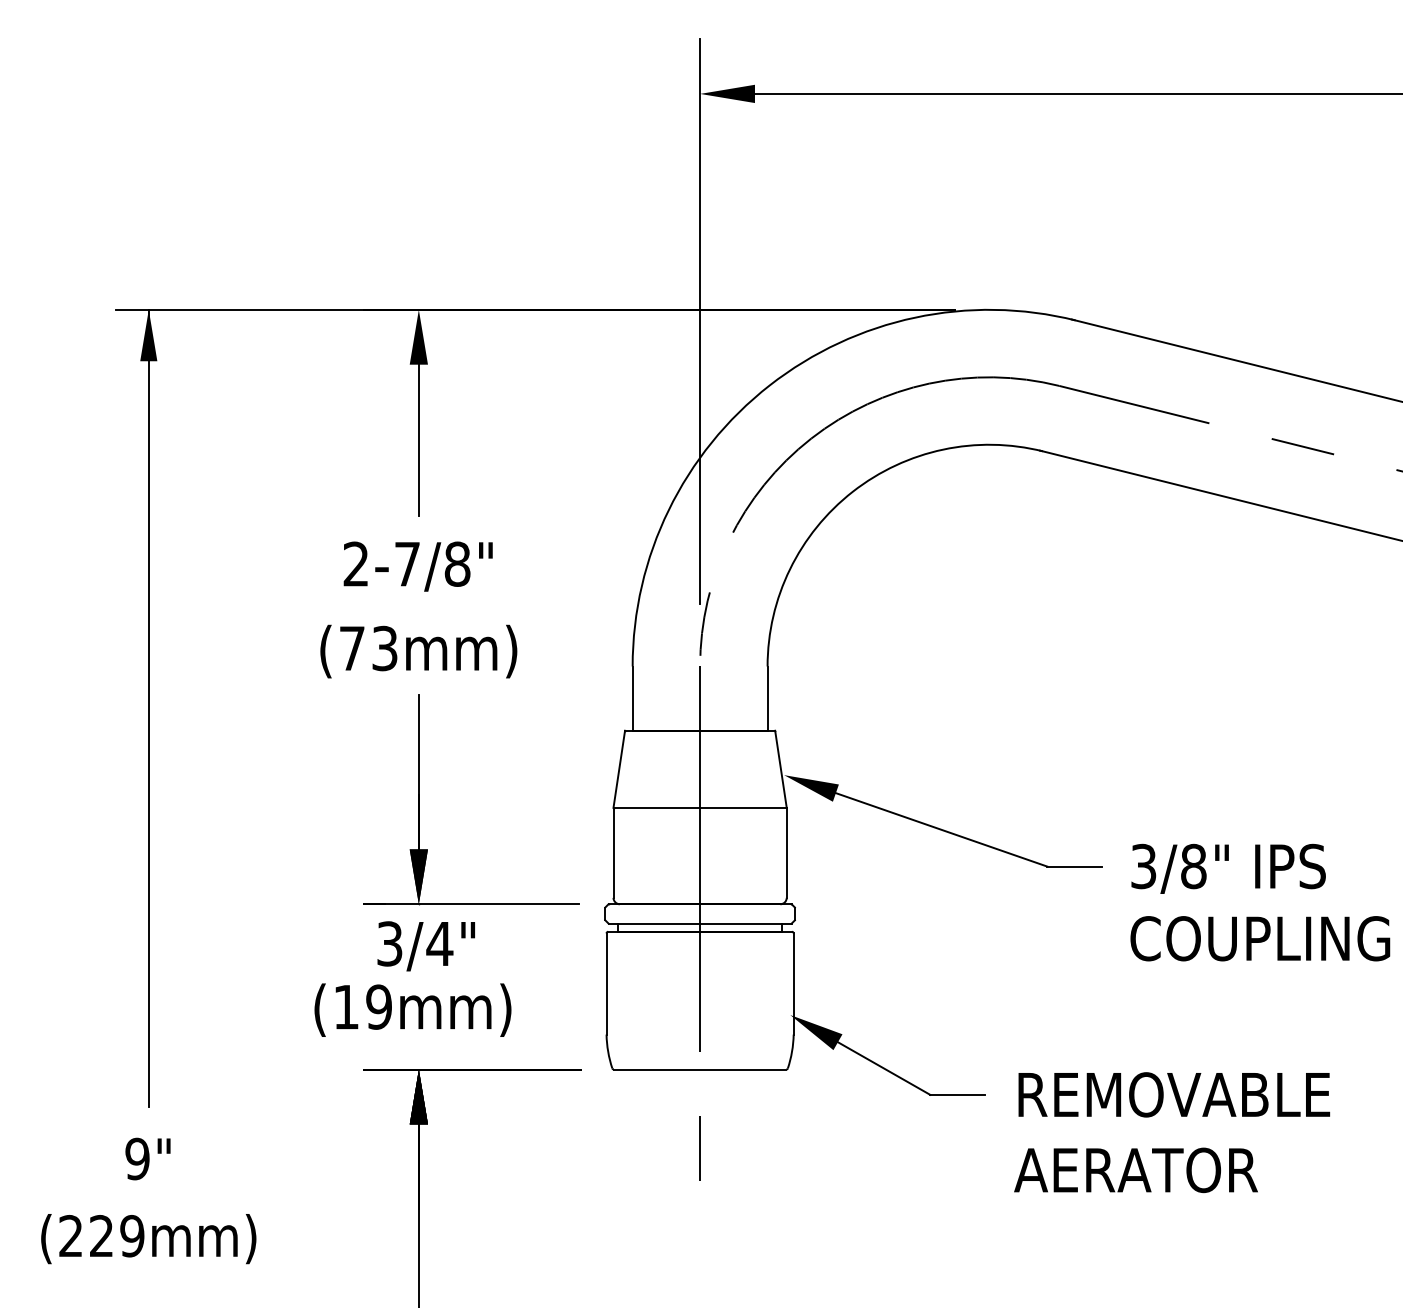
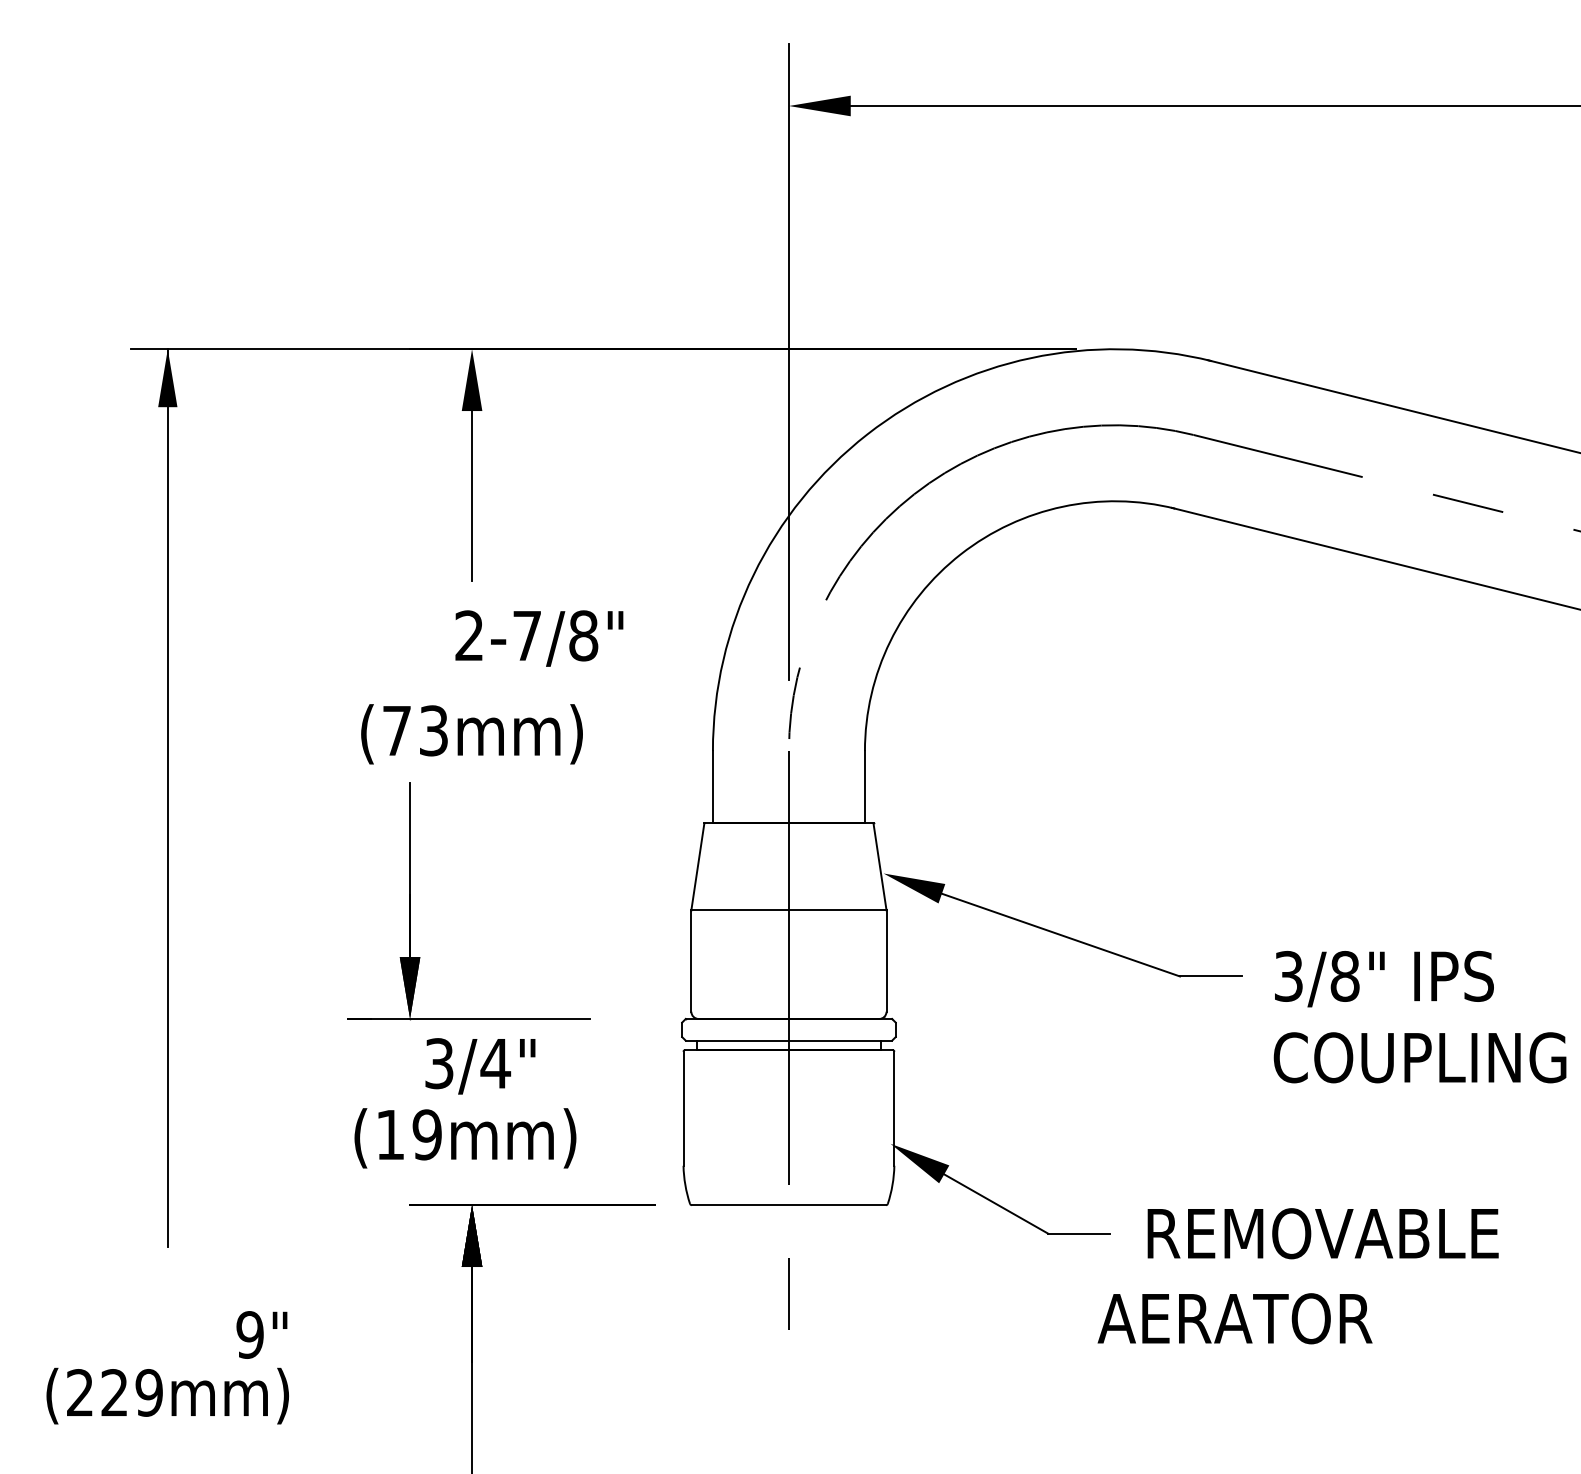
text: (418, 566) -> (539, 638), moved
part: (419, 800) -> (410, 901), moved
text: (147, 1158) -> (261, 1334), moved
text: (1135, 1170) -> (1234, 1318), moved

